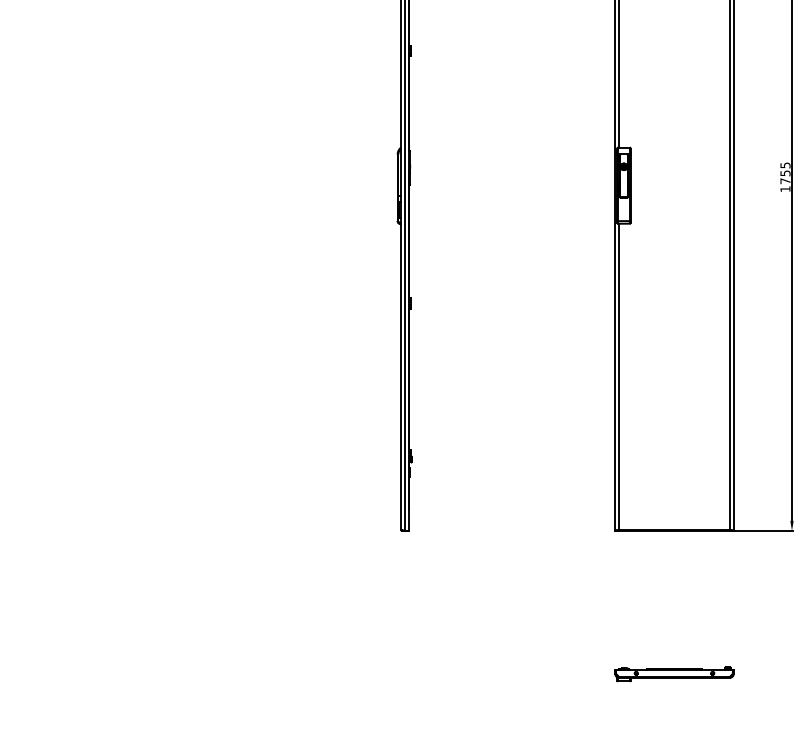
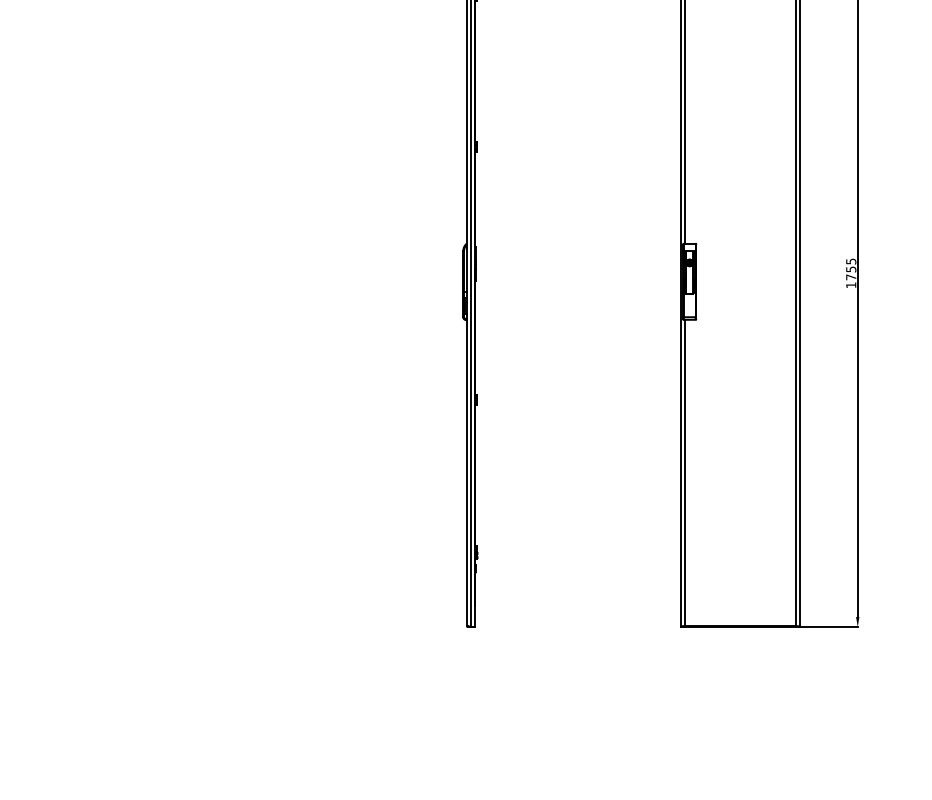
part: (674, 674) -> (740, 770), removed

